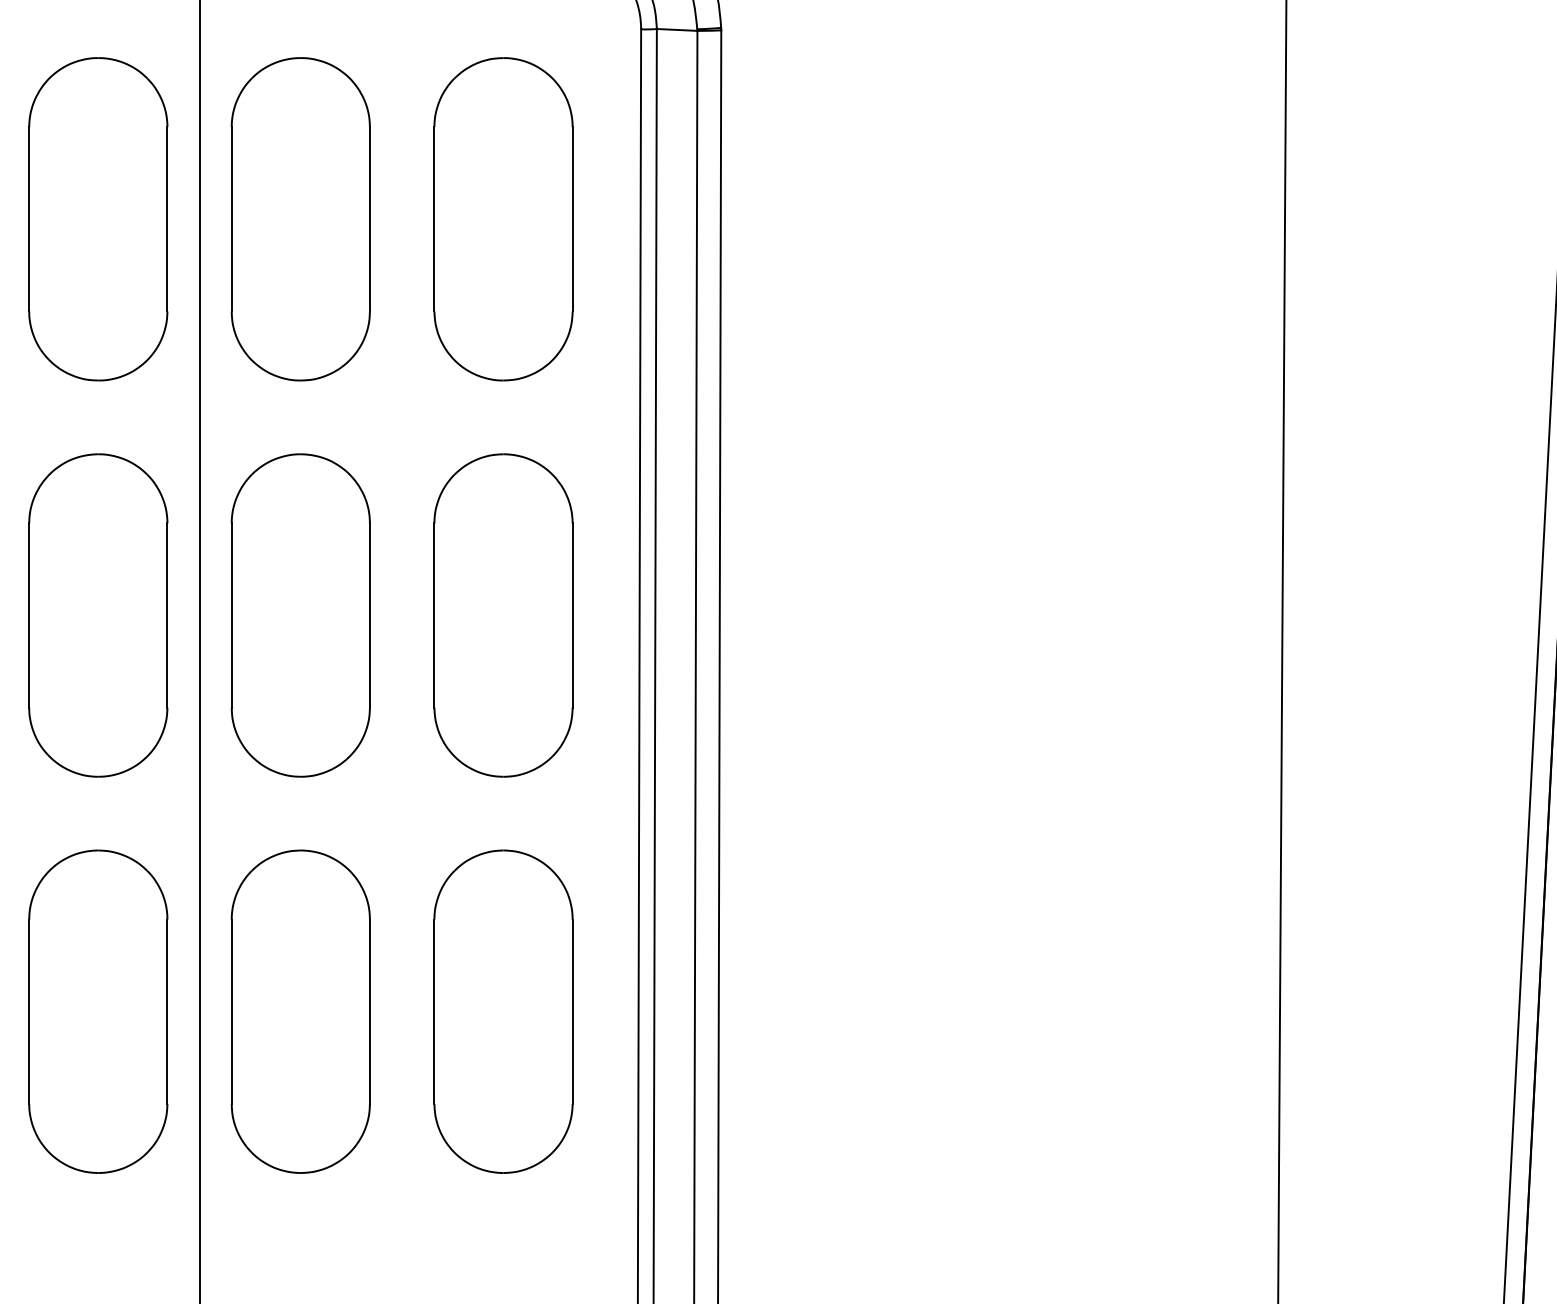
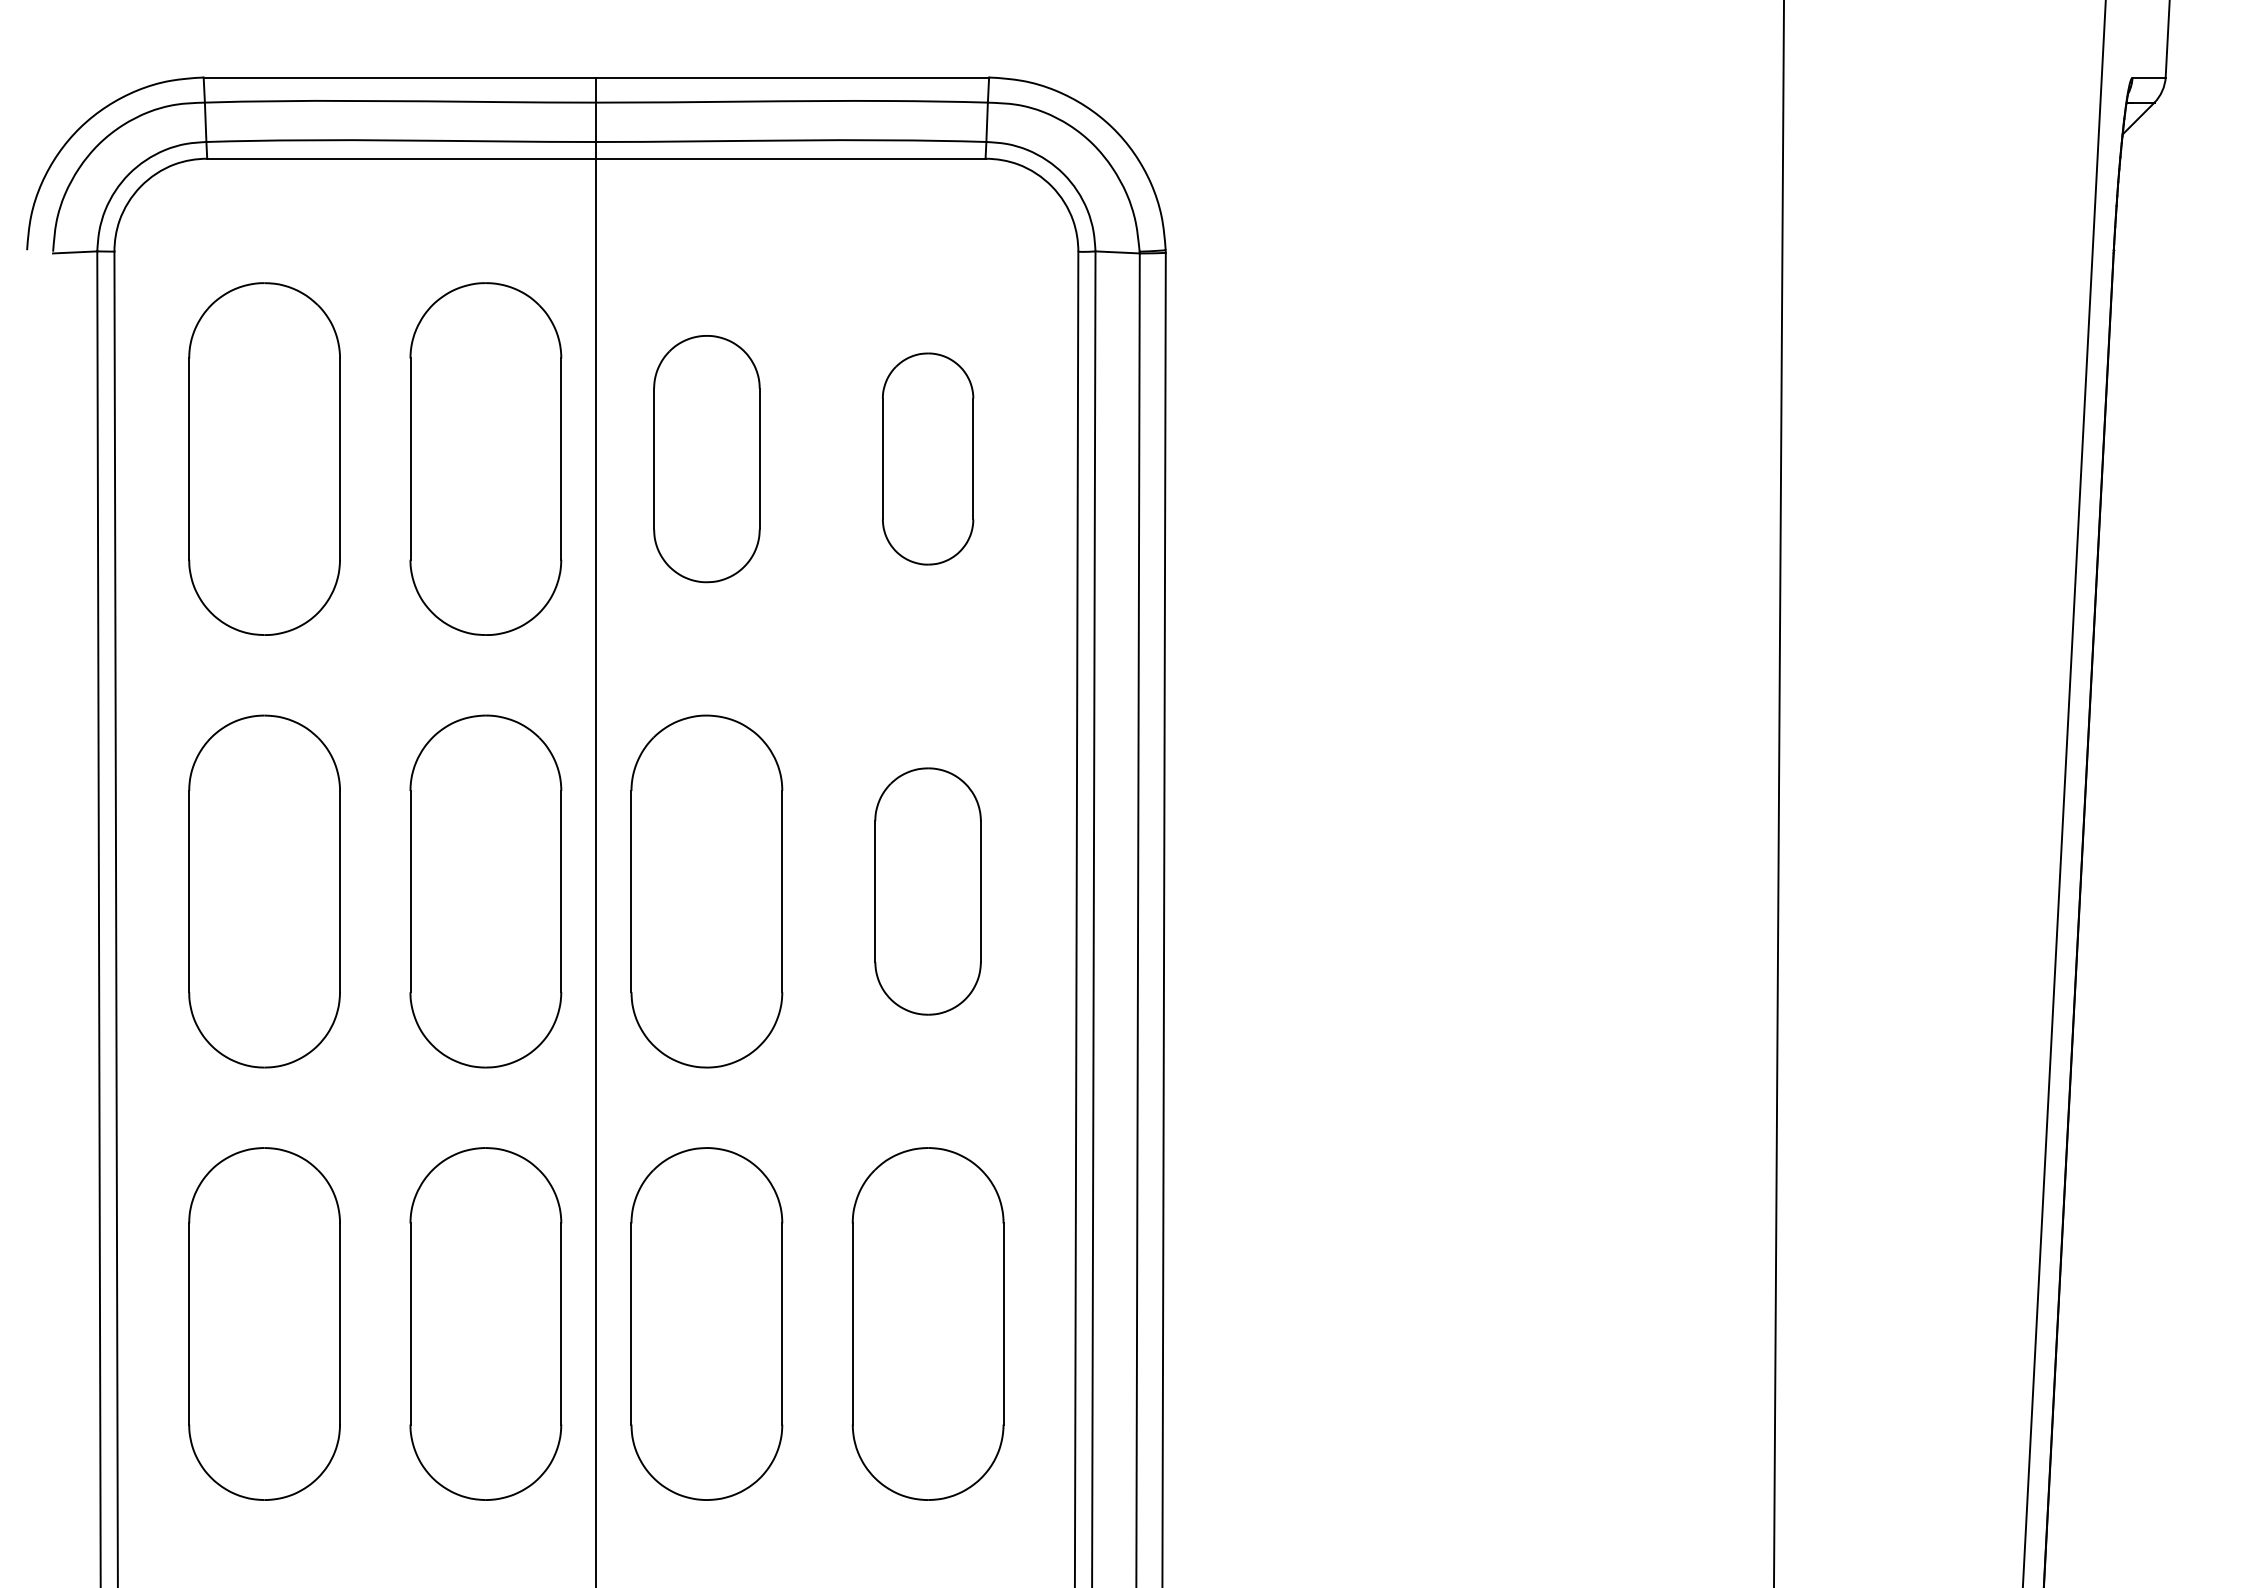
part: (300, 218) -> (706, 458), size x0.7
part: (502, 218) -> (927, 458), size x0.6
part: (502, 615) -> (927, 891), size x0.7

